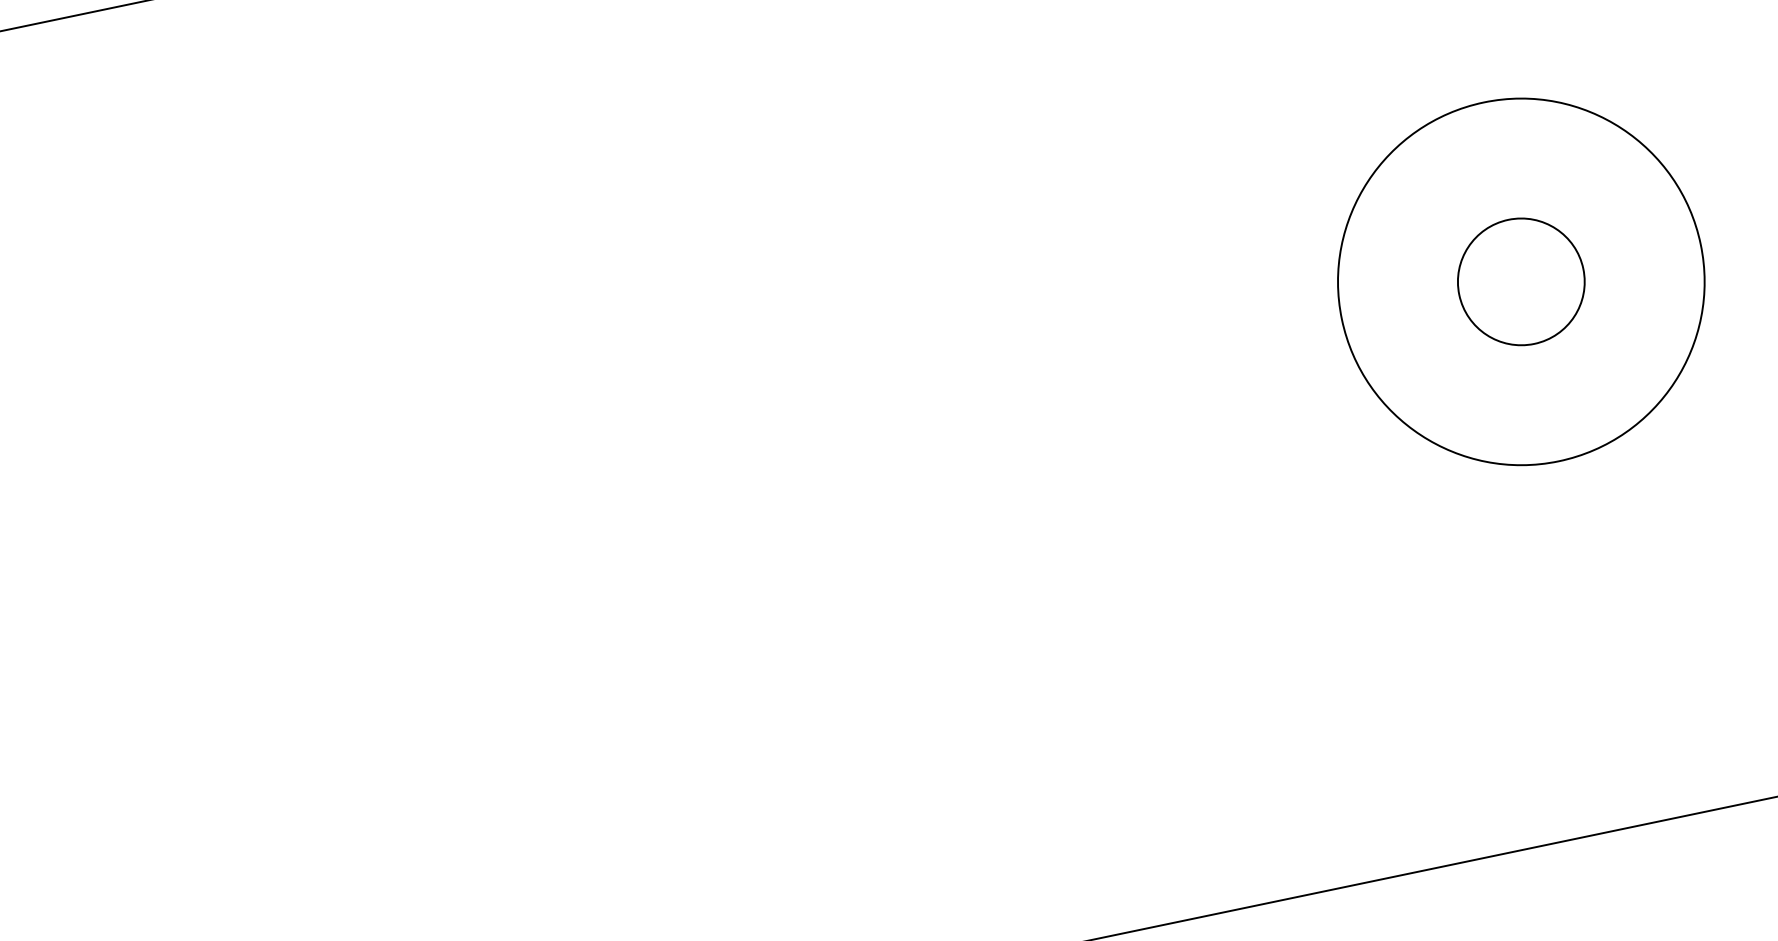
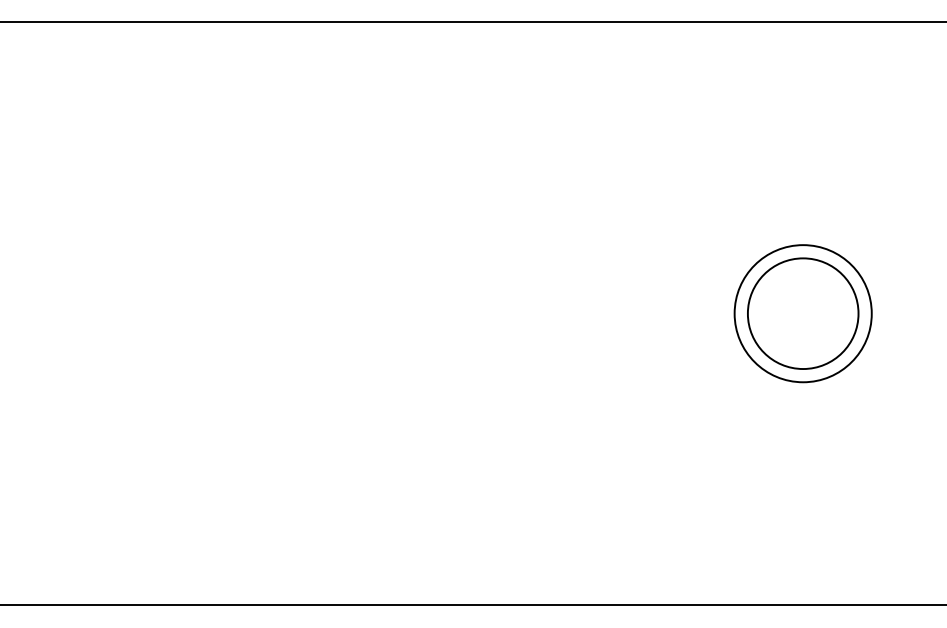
circle: (1519, 281) -> (802, 313), size x0.71
circle: (1519, 281) -> (802, 313), size x1.67

